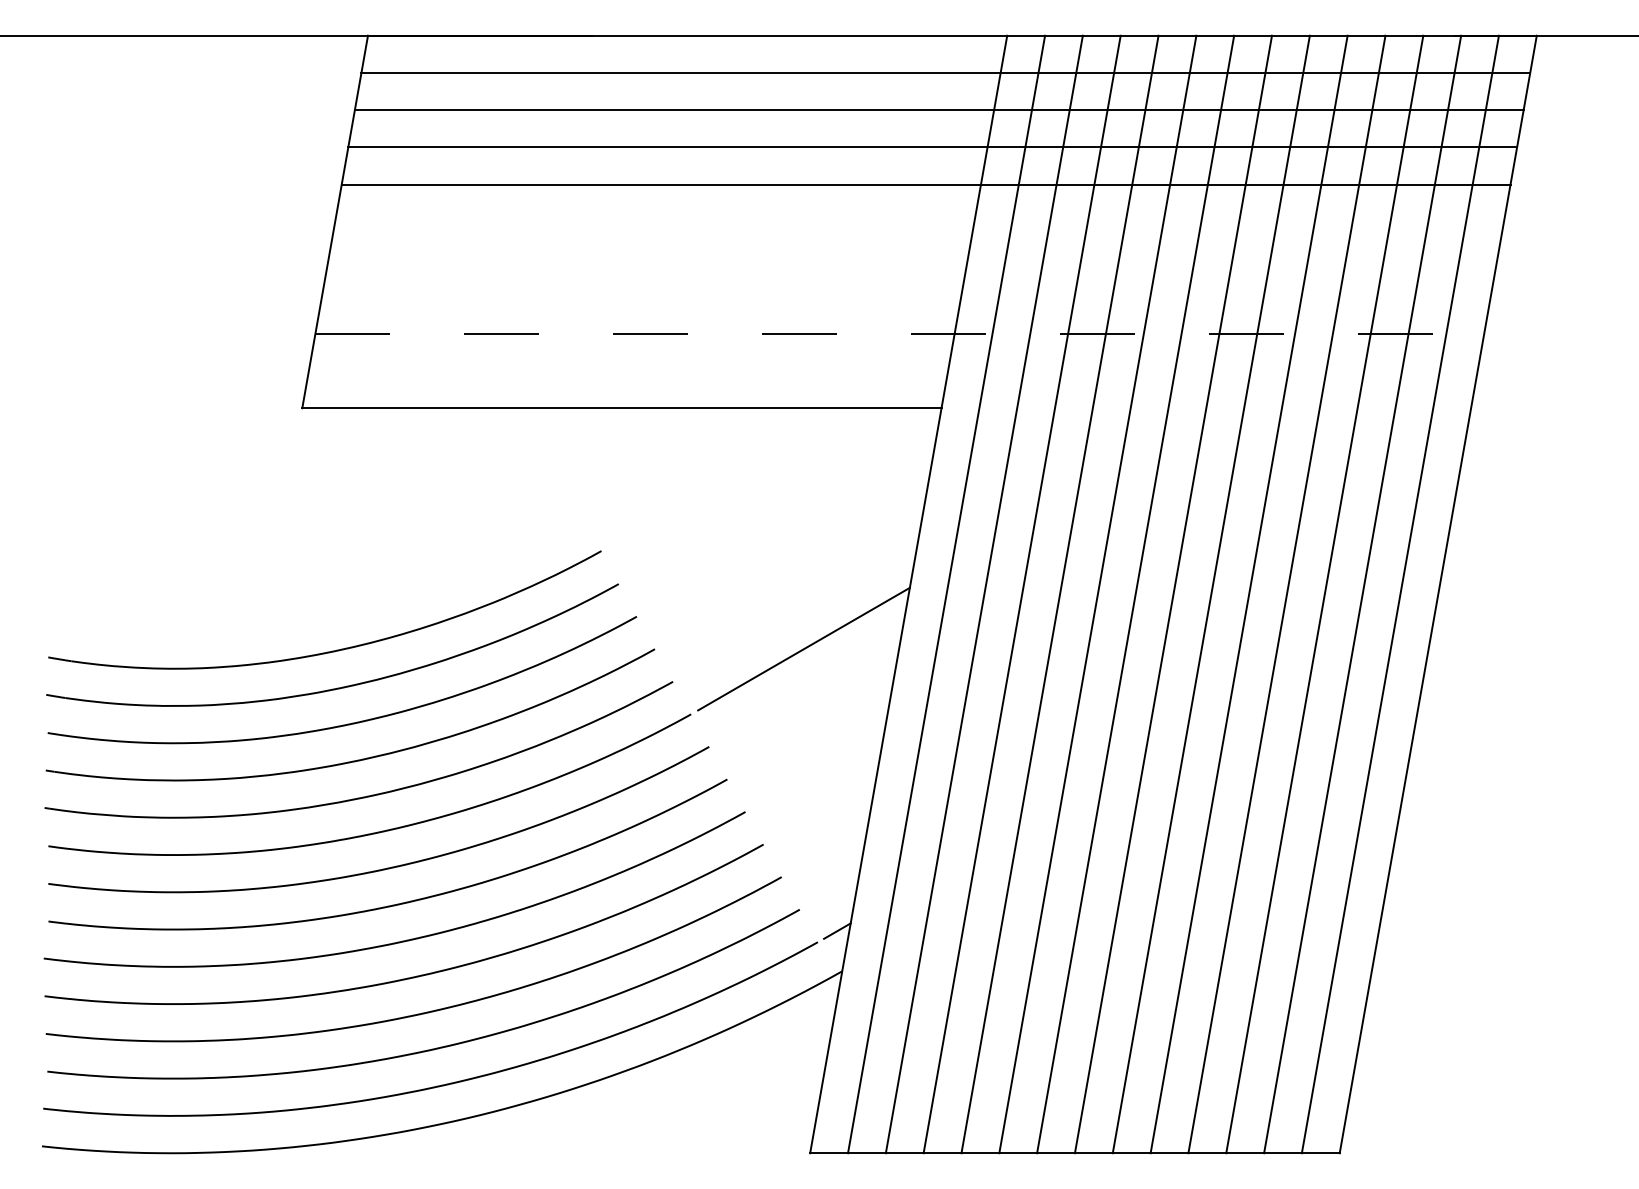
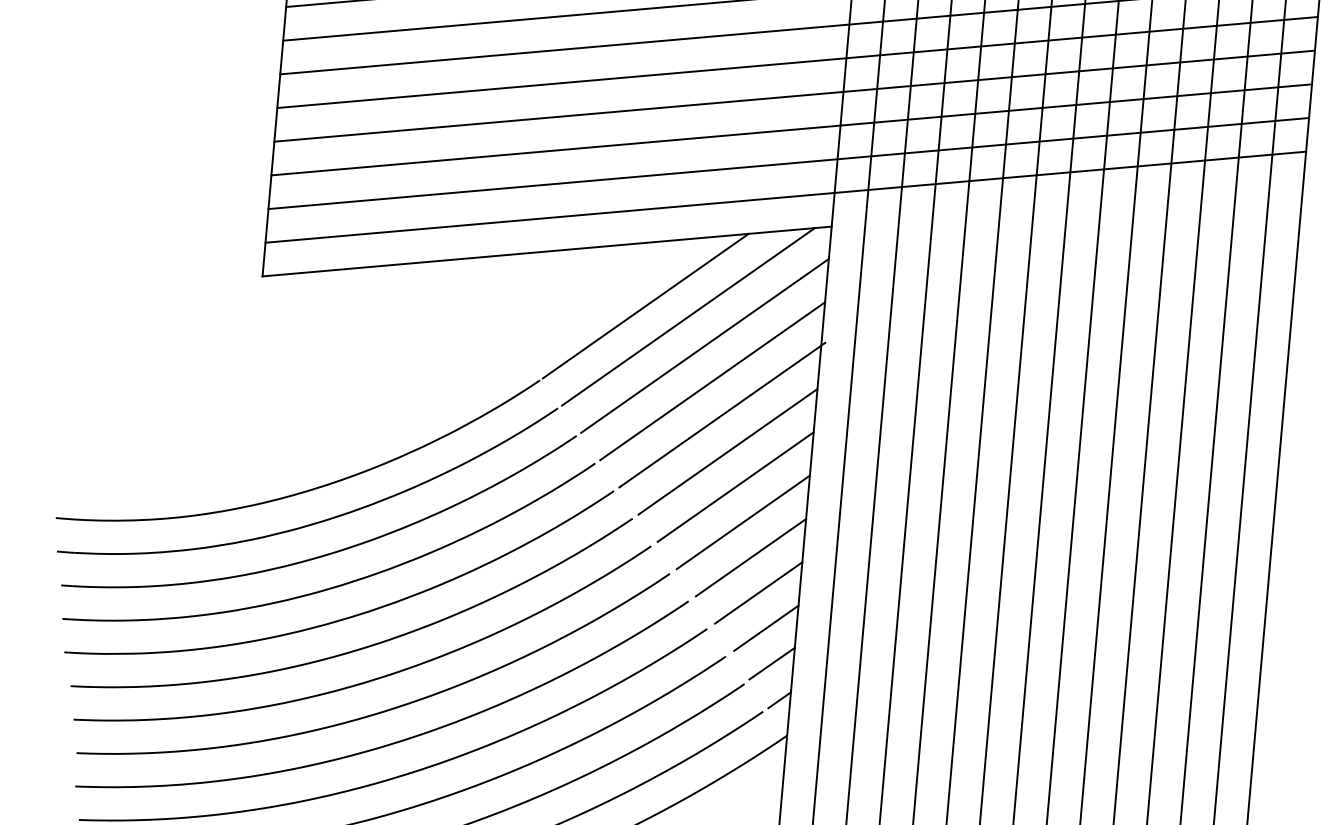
line: (919, 221) -> (797, 62), added
line: (912, 259) -> (794, 96), added
line: (905, 296) -> (790, 129), added
line: (900, 333) -> (789, 163), dashed -> solid
line: (892, 370) -> (785, 196), added
line: (726, 478) -> (645, 305), added
line: (772, 494) -> (687, 316), added
line: (788, 528) -> (704, 345), added
line: (793, 568) -> (712, 380), added
line: (801, 607) -> (722, 414), added
line: (808, 688) -> (735, 486), added
line: (813, 728) -> (742, 521), added
line: (819, 769) -> (751, 557), added
line: (824, 809) -> (758, 592), added
line: (829, 849) -> (766, 628), added
line: (832, 889) -> (772, 663), added

